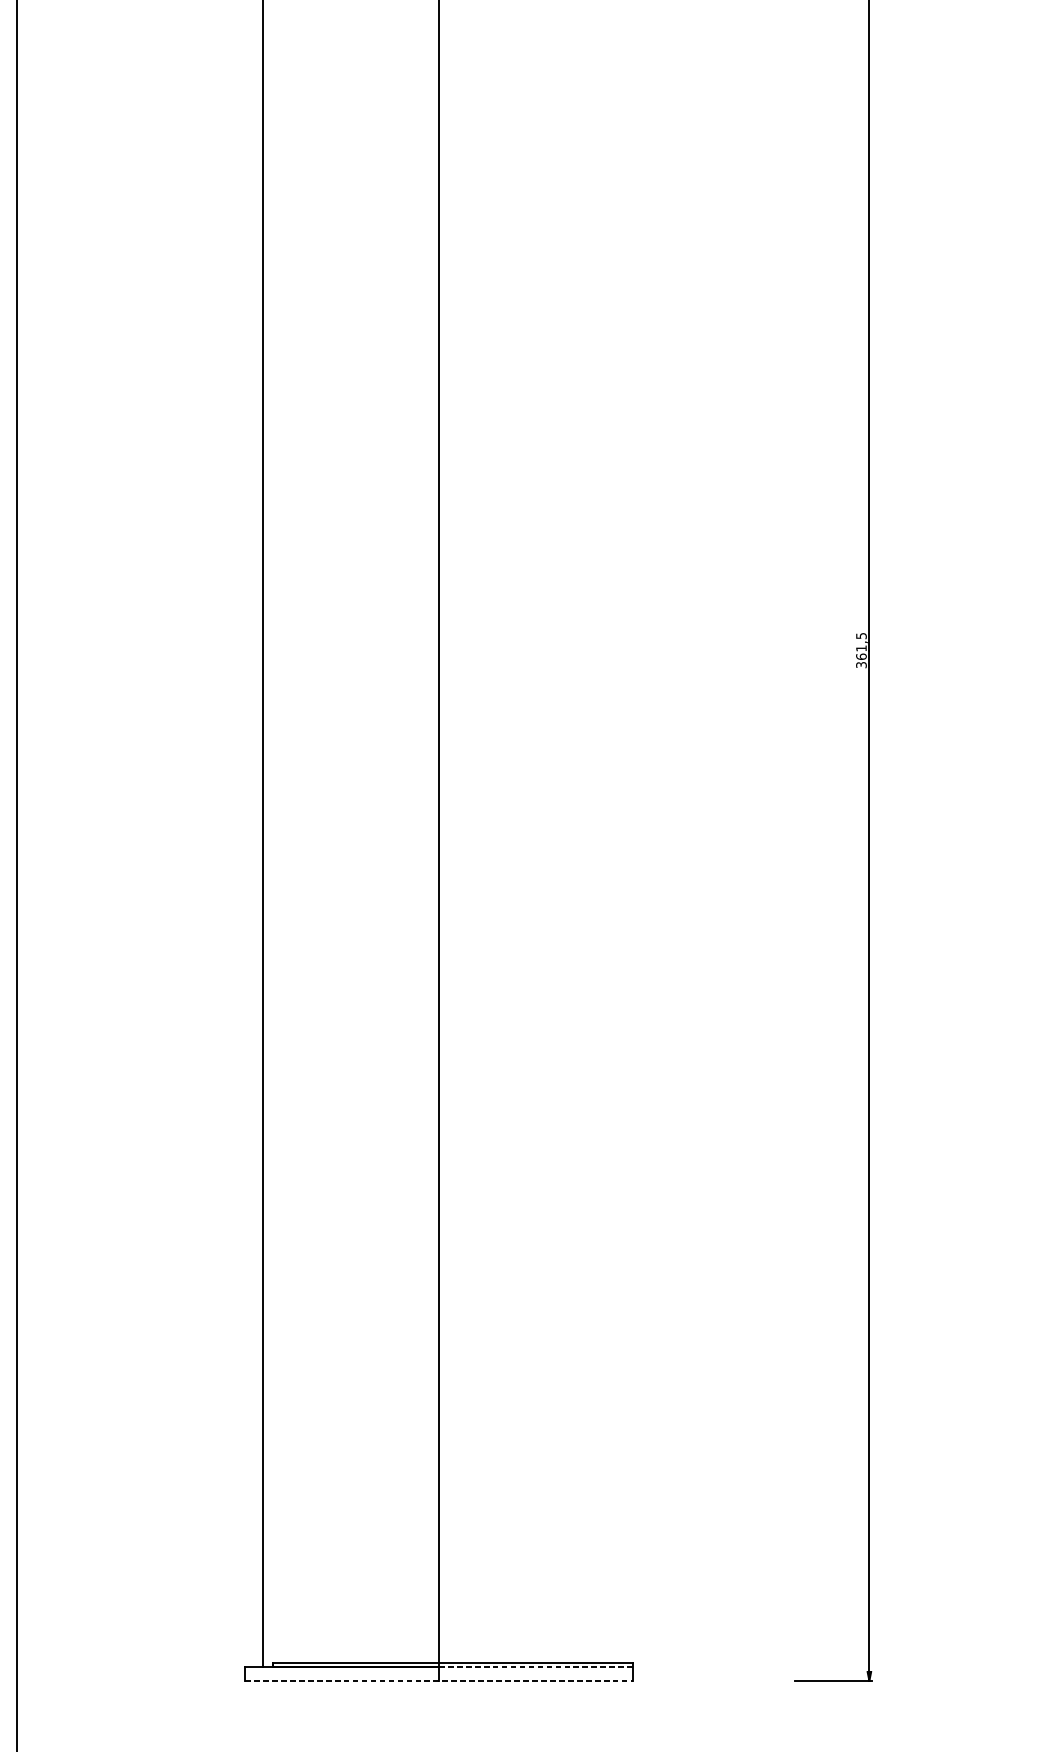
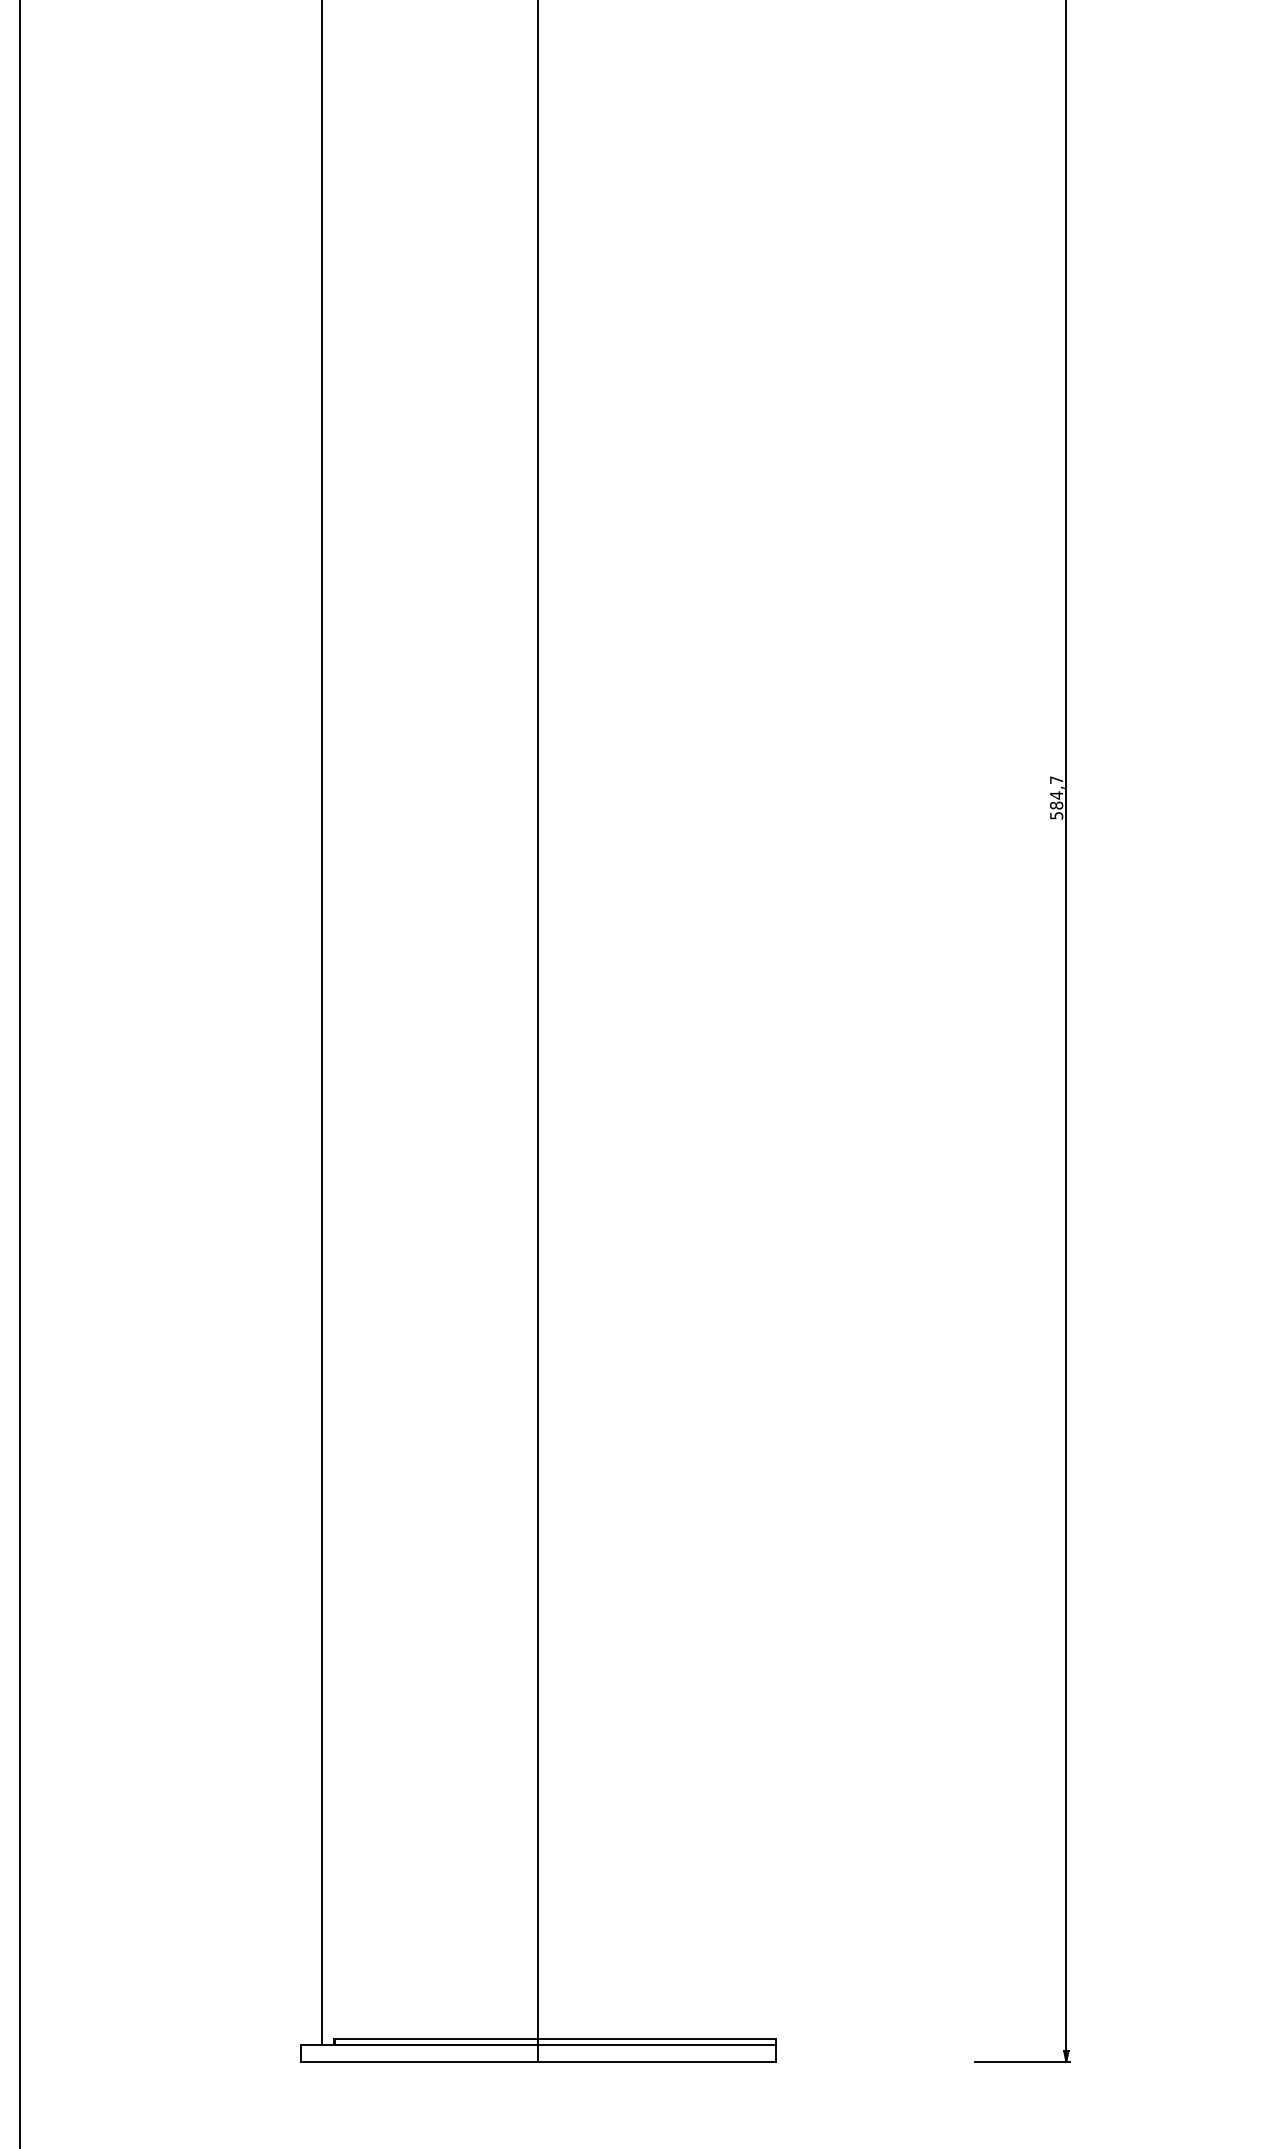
text: (861, 650) -> (1056, 797), 361,5 -> 584,7
line: (536, 1666) -> (657, 2044), dashed -> solid
line: (439, 1680) -> (538, 2061), dashed -> solid

